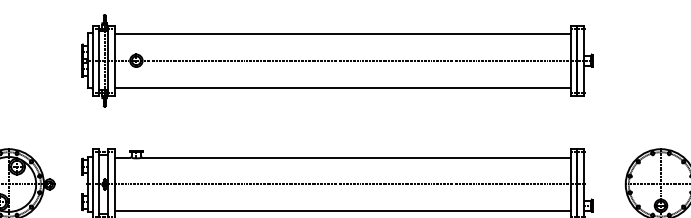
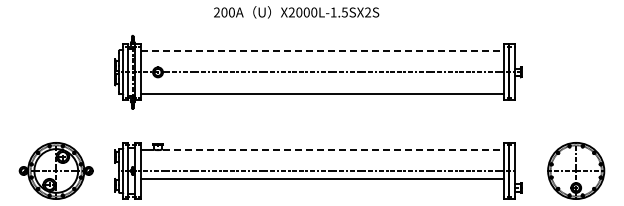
line: (342, 34) -> (322, 51), solid -> dashed
line: (356, 157) -> (333, 149), solid -> dashed
line: (342, 211) -> (322, 179), moved

